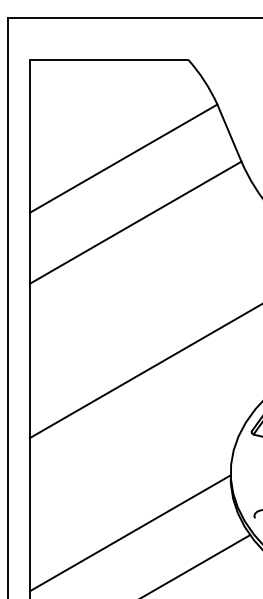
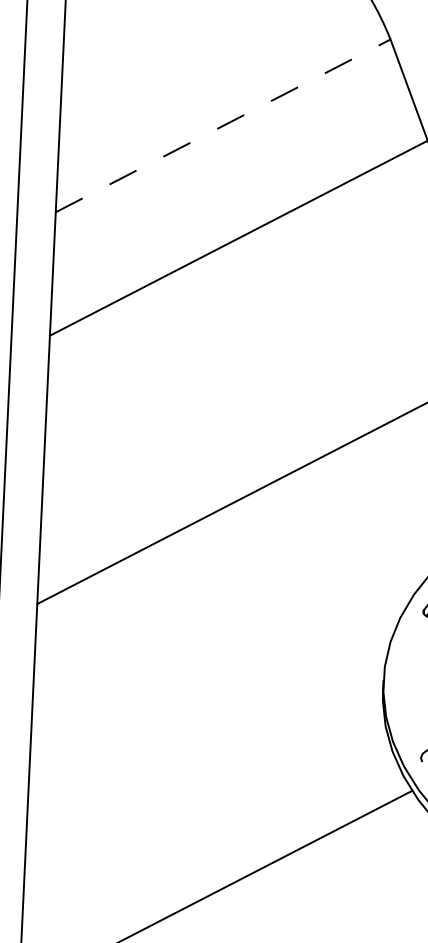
line: (124, 158) -> (224, 125), solid -> dashed
line: (129, 533) -> (202, 778), removed

